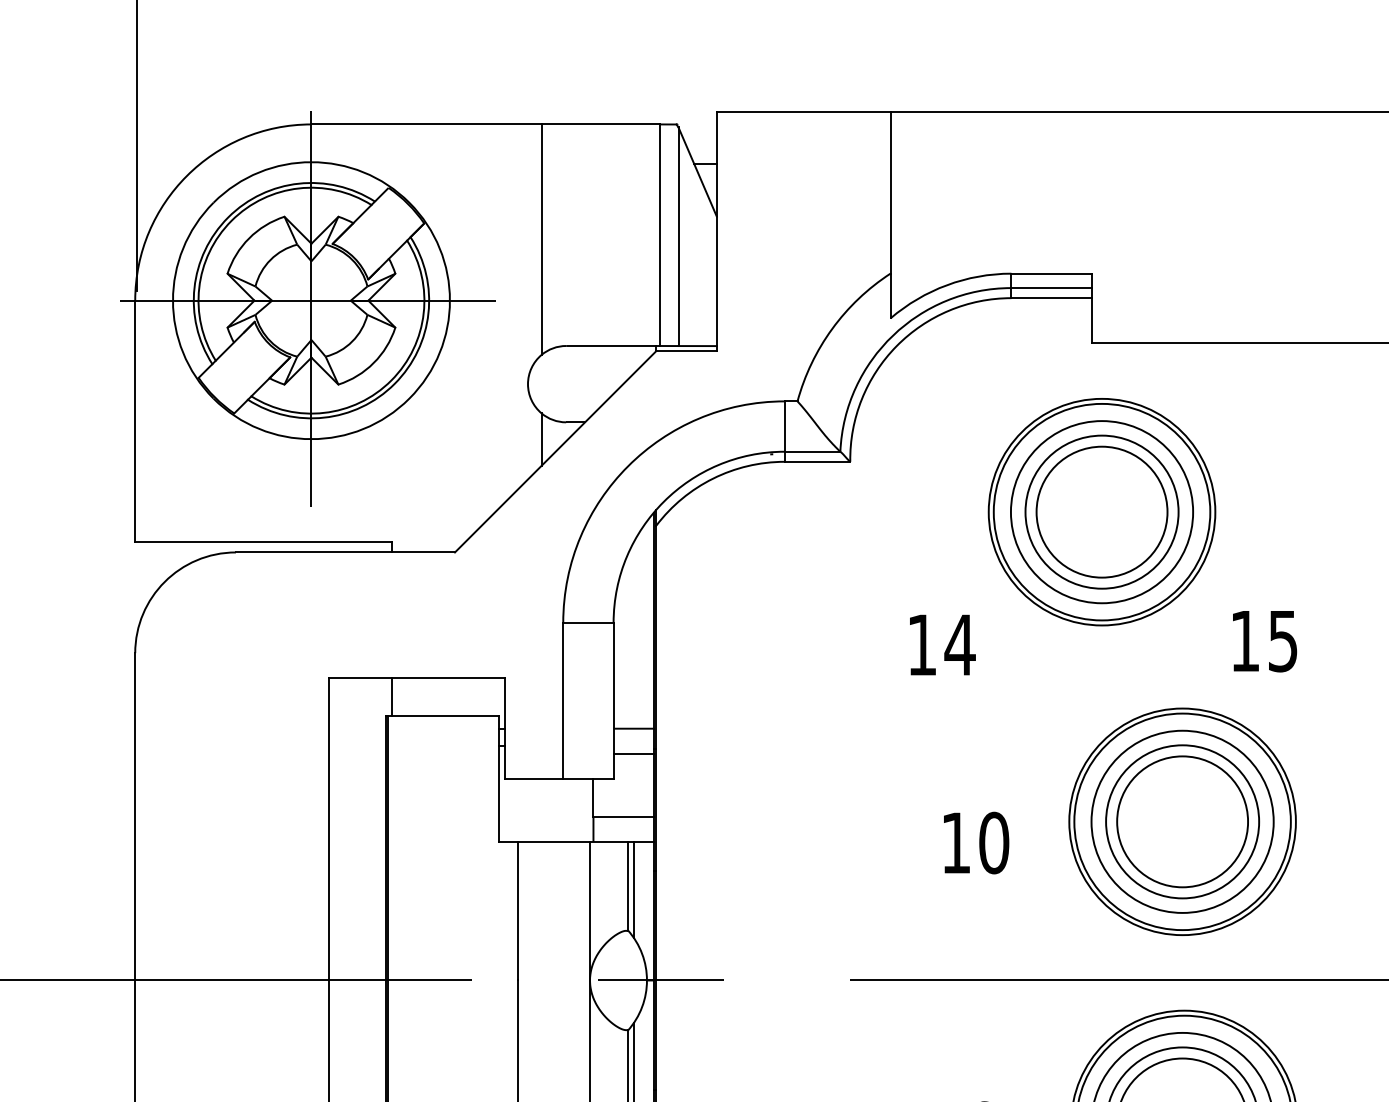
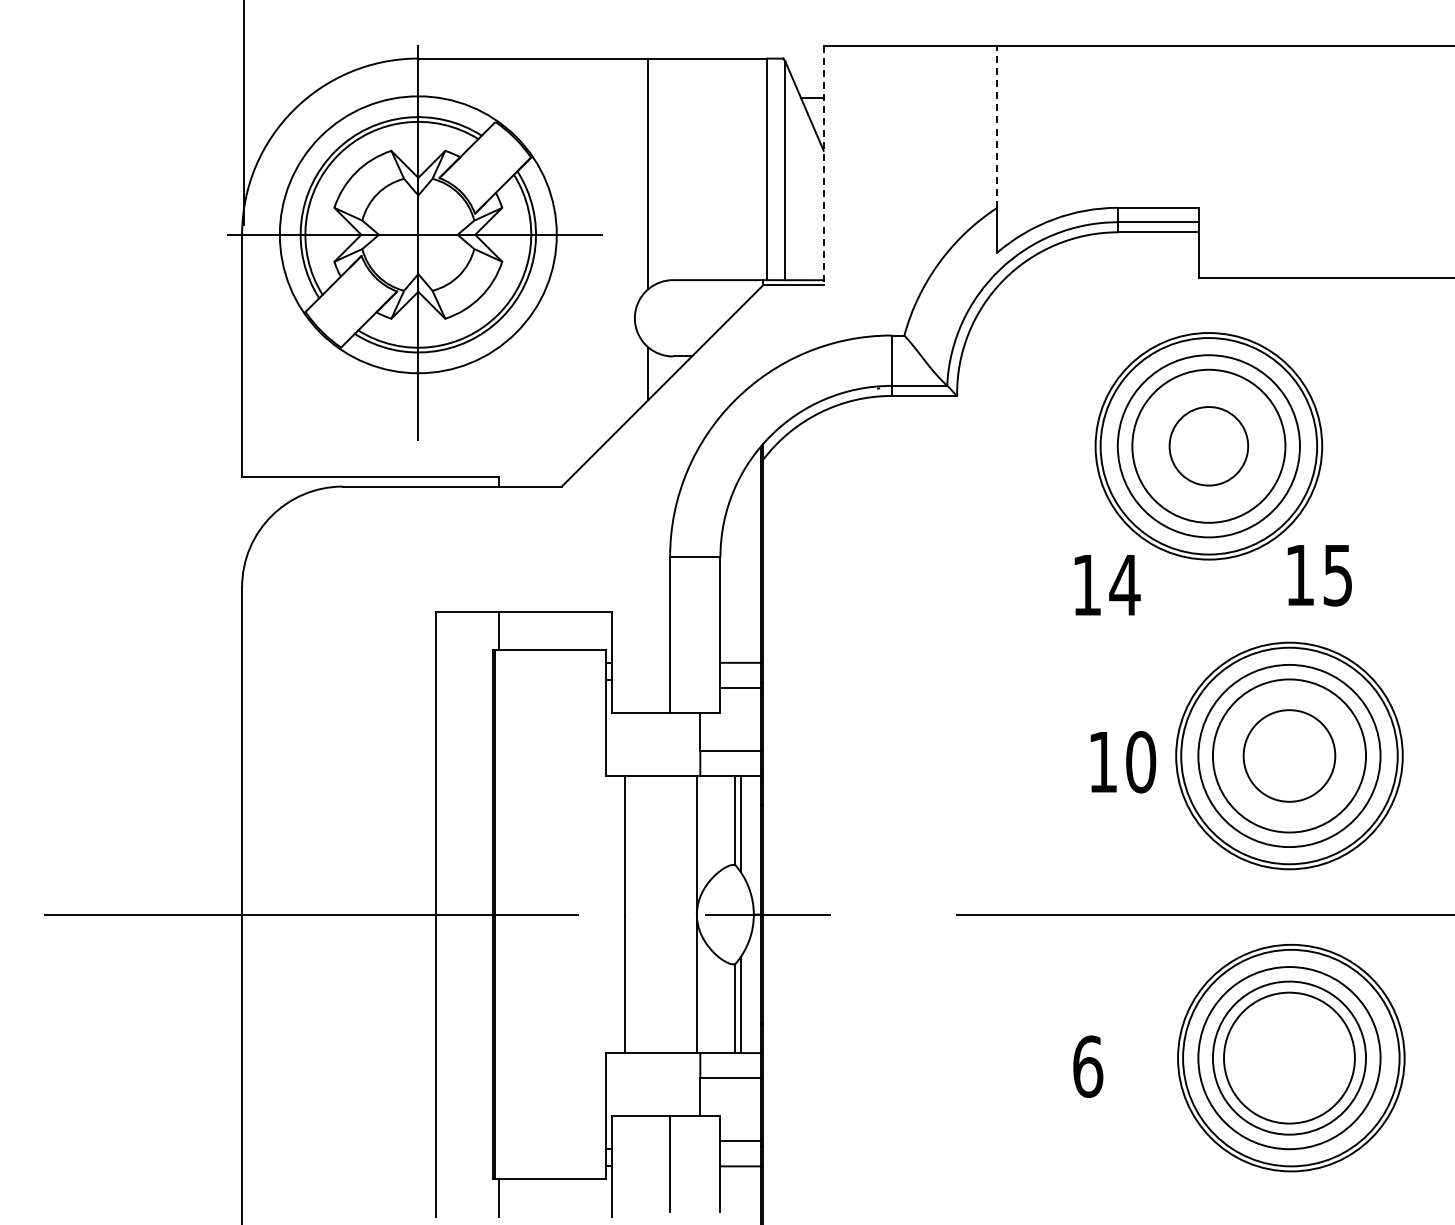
line: (890, 192) -> (997, 126), solid -> dashed
line: (716, 231) -> (823, 165), solid -> dashed
circle: (1101, 511) -> (1208, 445), size x0.6
text: (1264, 641) -> (1319, 575), moved
text: (942, 645) -> (1107, 585), moved
circle: (1182, 821) -> (1289, 755), size x0.7
text: (976, 843) -> (1123, 762), moved

